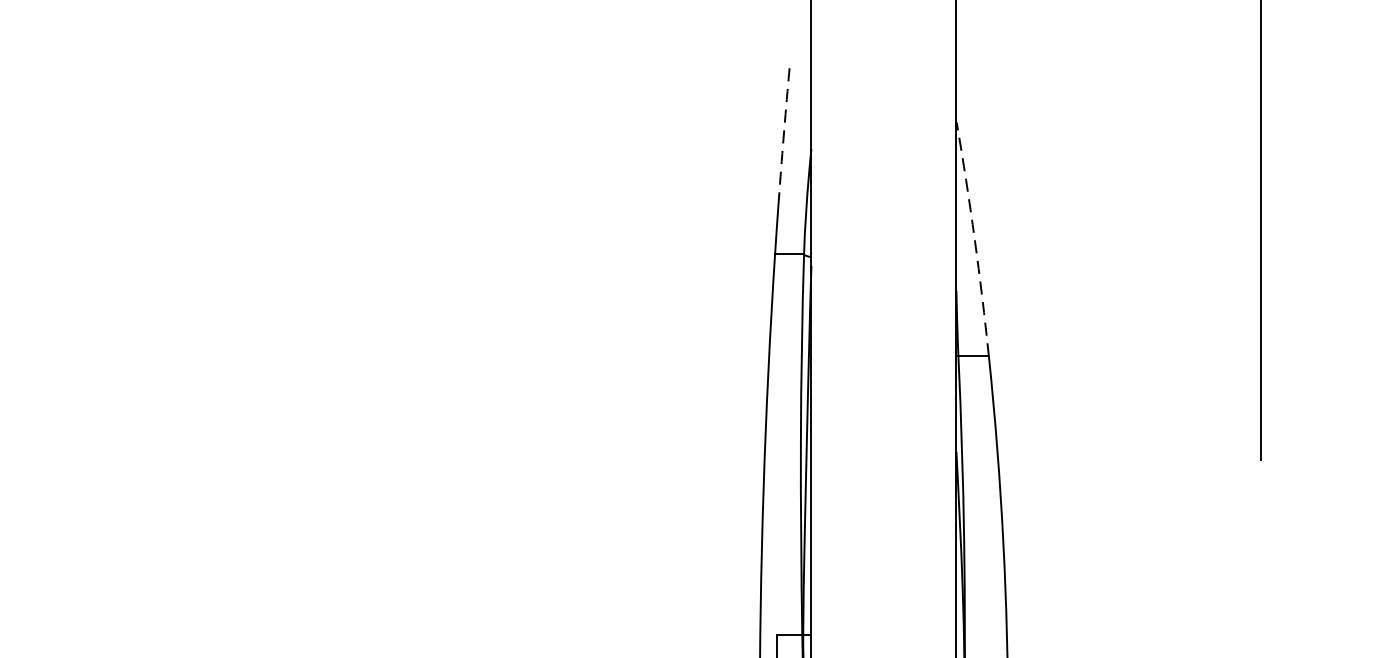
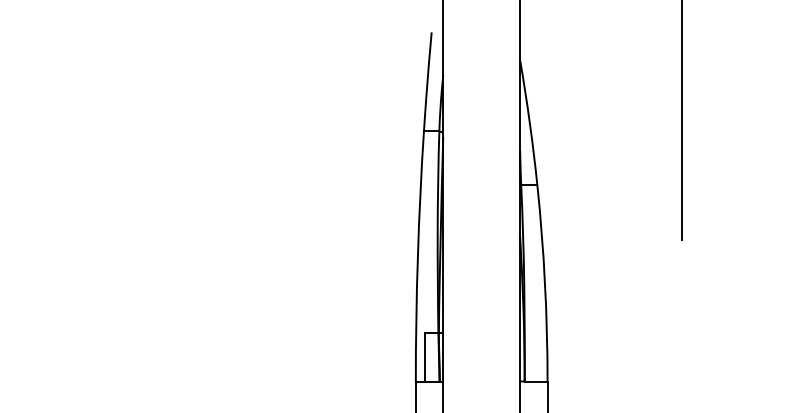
arc: (783, 130) -> (428, 65), dashed -> solid
arc: (974, 238) -> (529, 122), dashed -> solid

